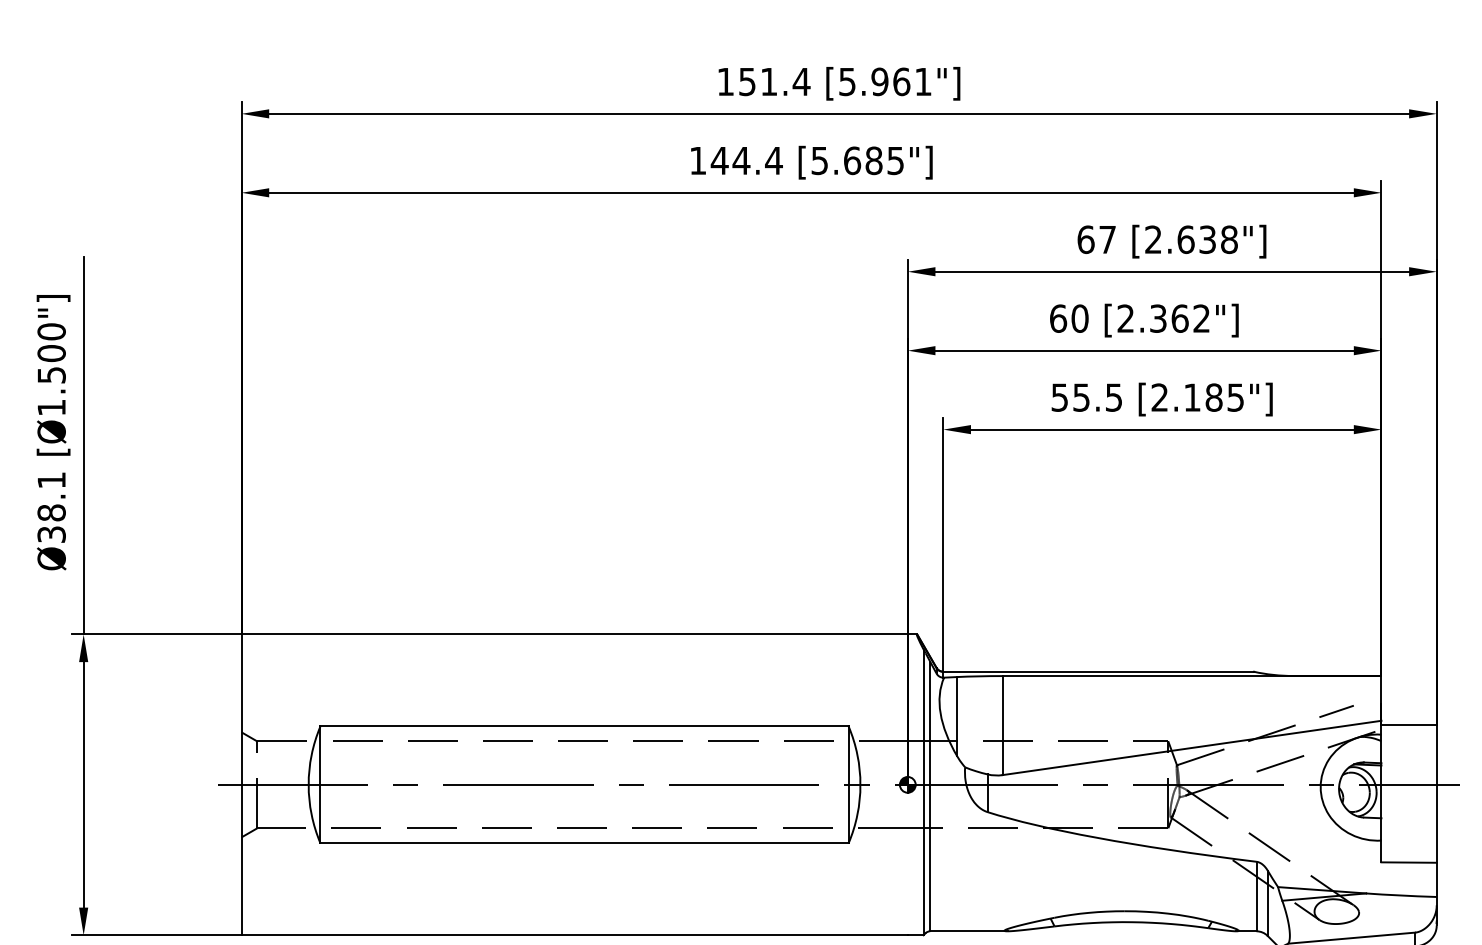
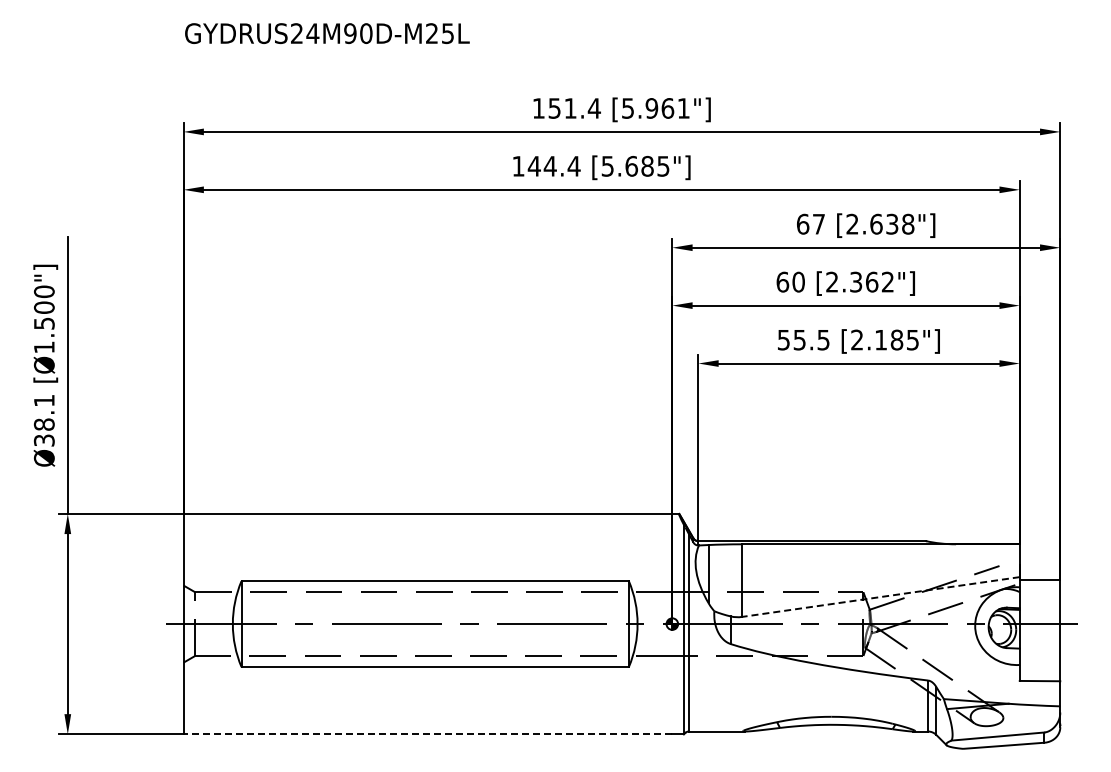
line: (1191, 748) -> (880, 597), solid -> dashed
line: (574, 935) -> (427, 734), solid -> dashed

